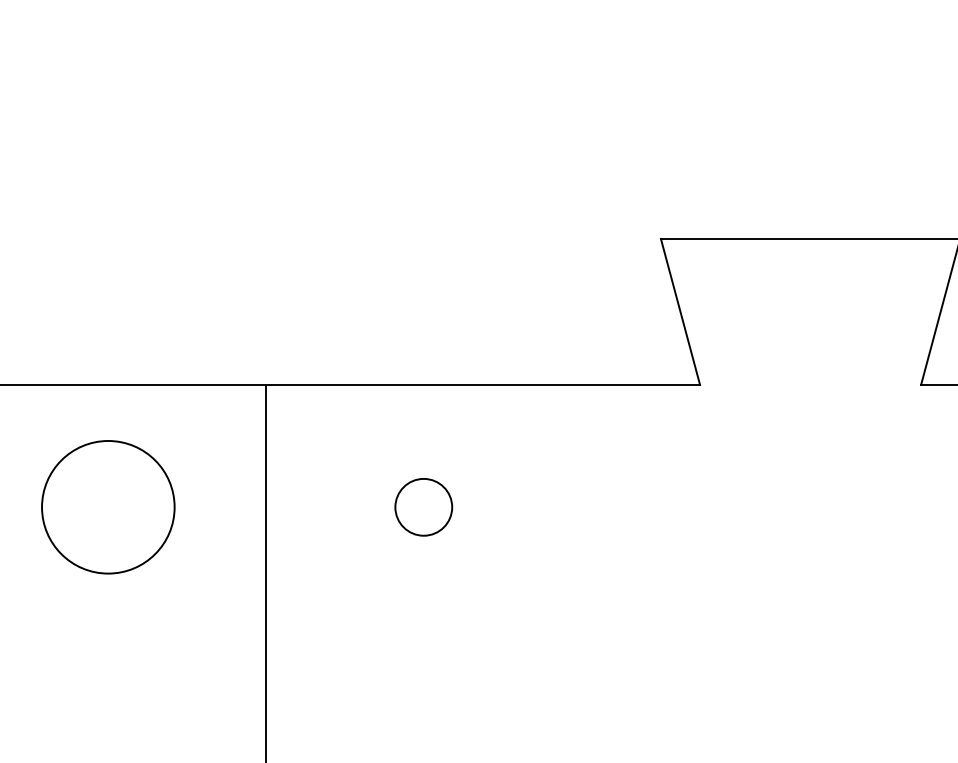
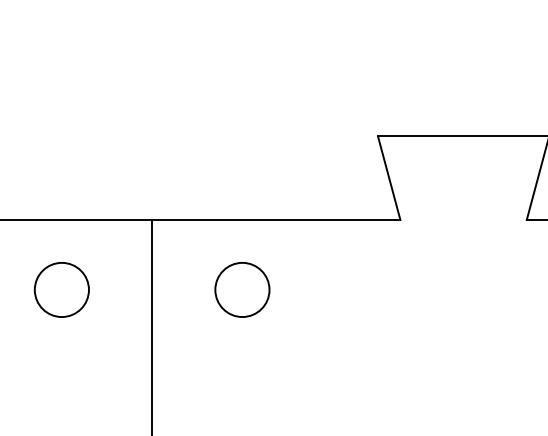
circle: (107, 506) -> (61, 289), size x0.71
circle: (423, 506) -> (242, 289), size x1.67

